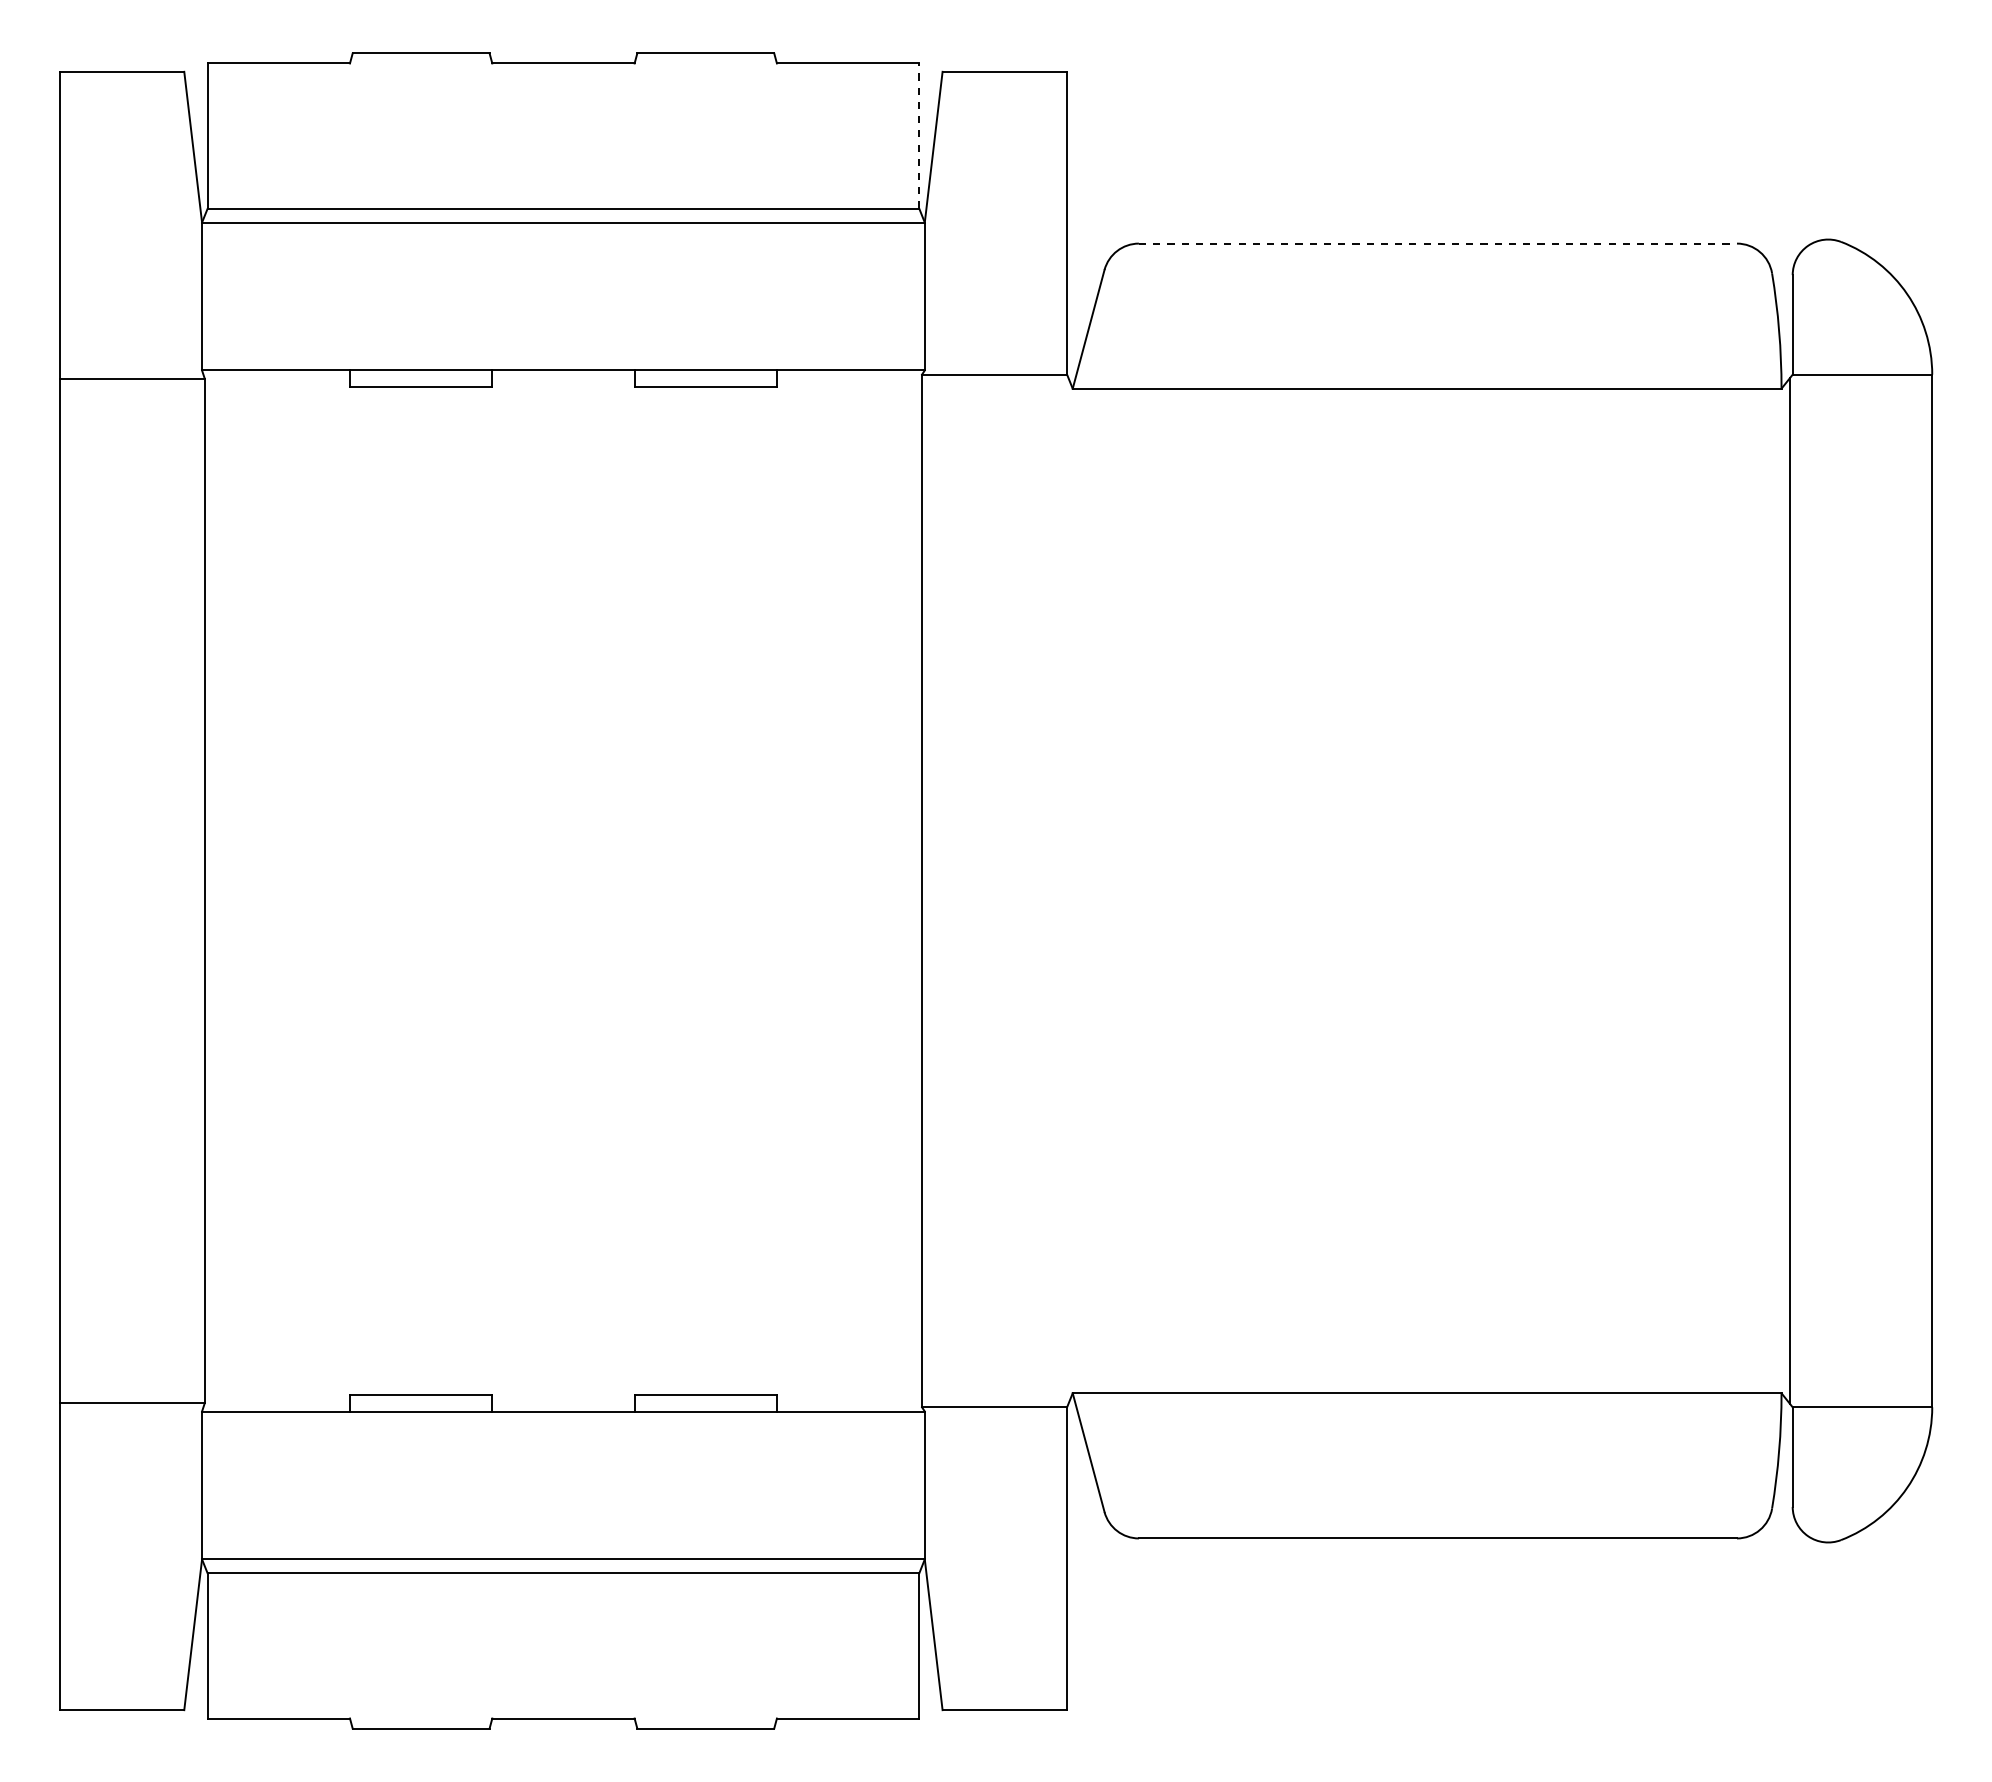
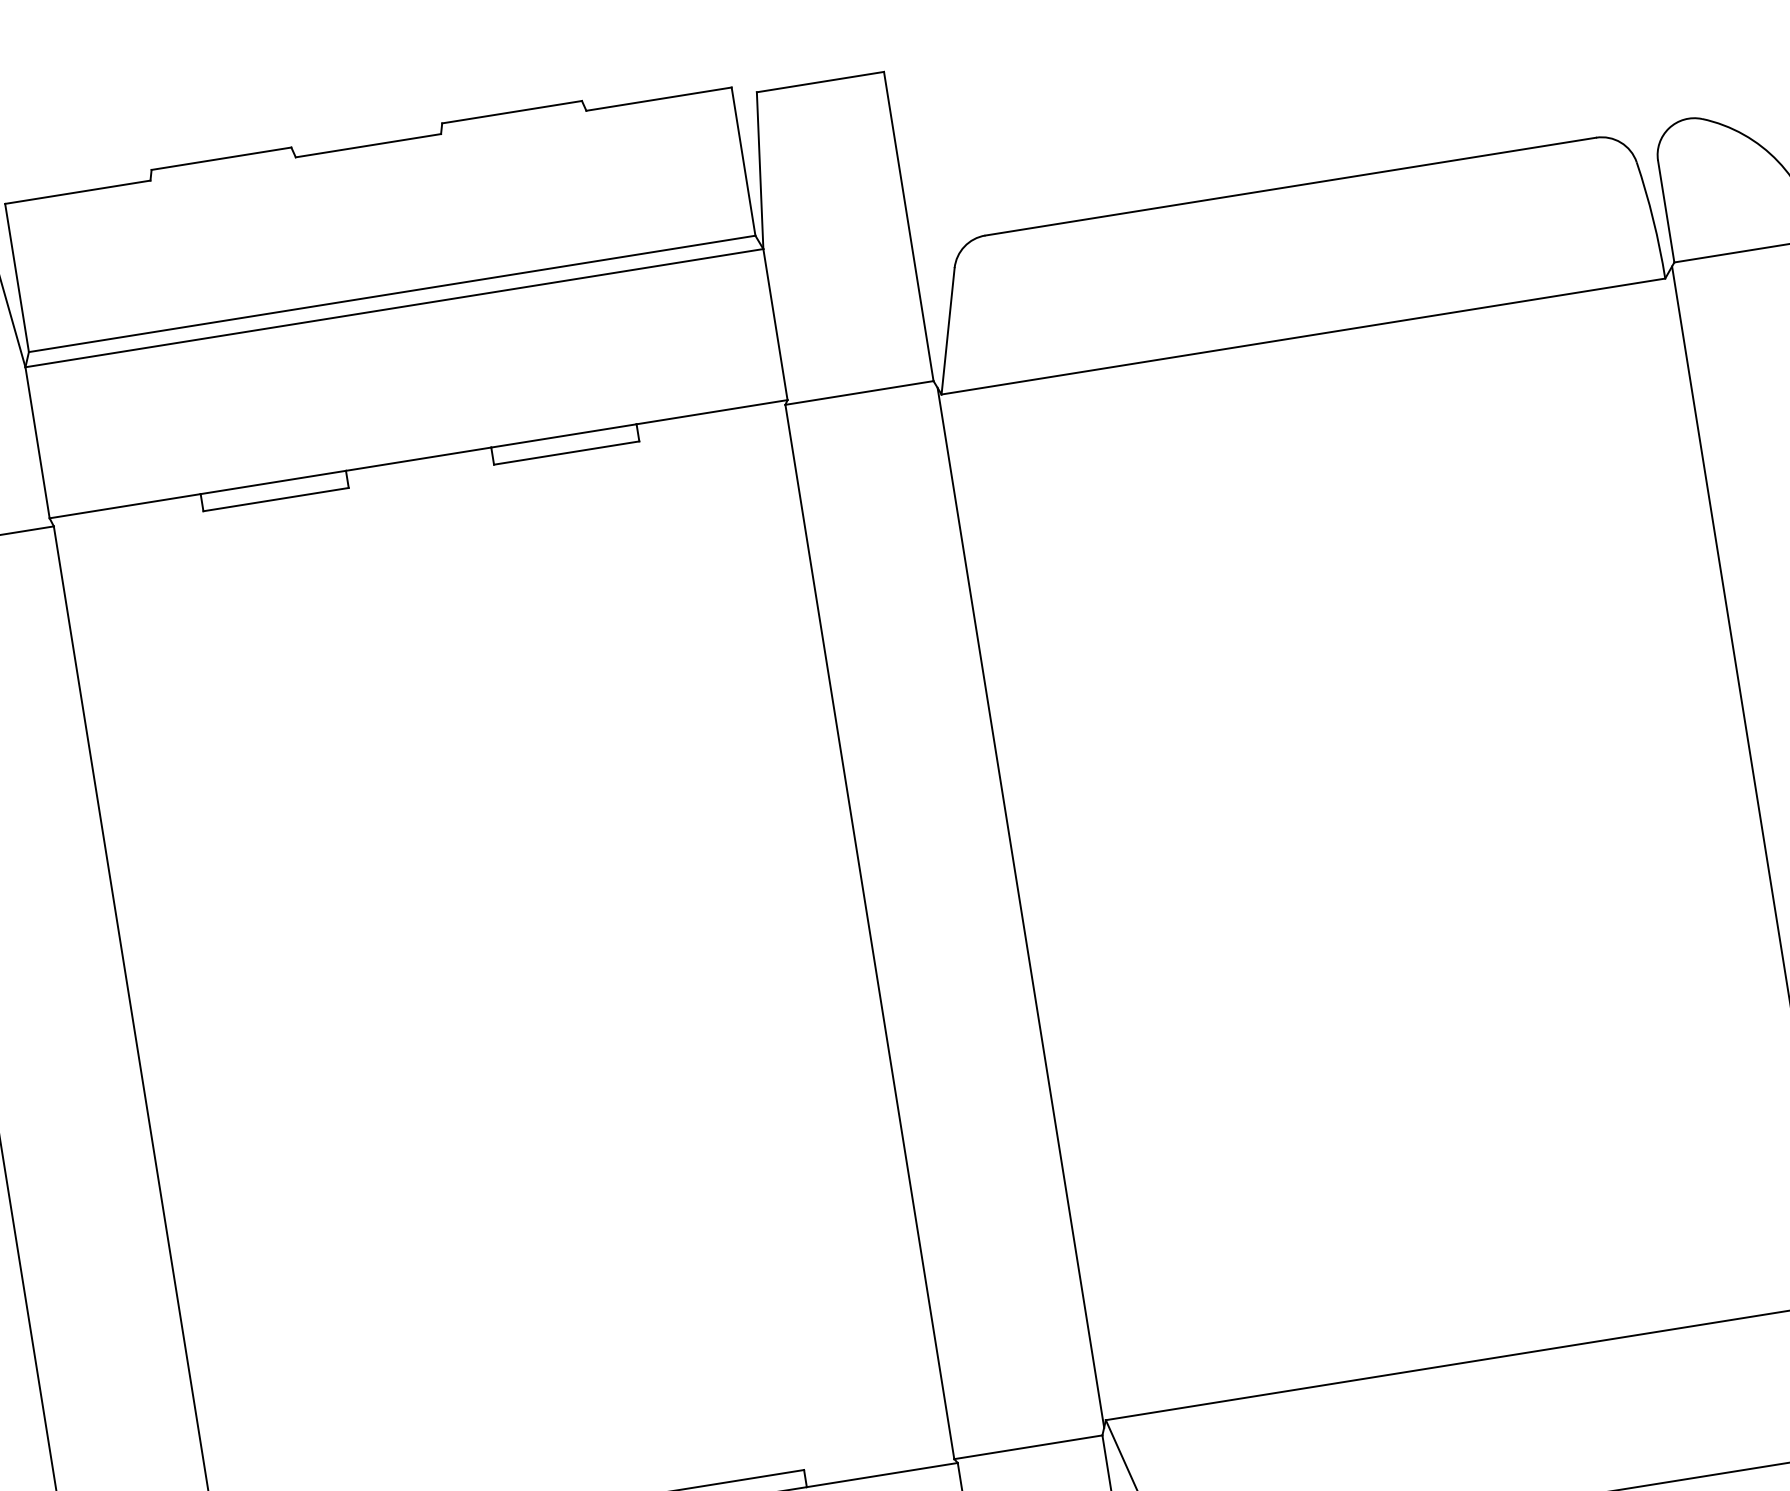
line: (919, 136) -> (743, 162), dashed -> solid
line: (1438, 243) -> (1291, 186), dashed -> solid
line: (1069, 890) -> (1020, 907), added

